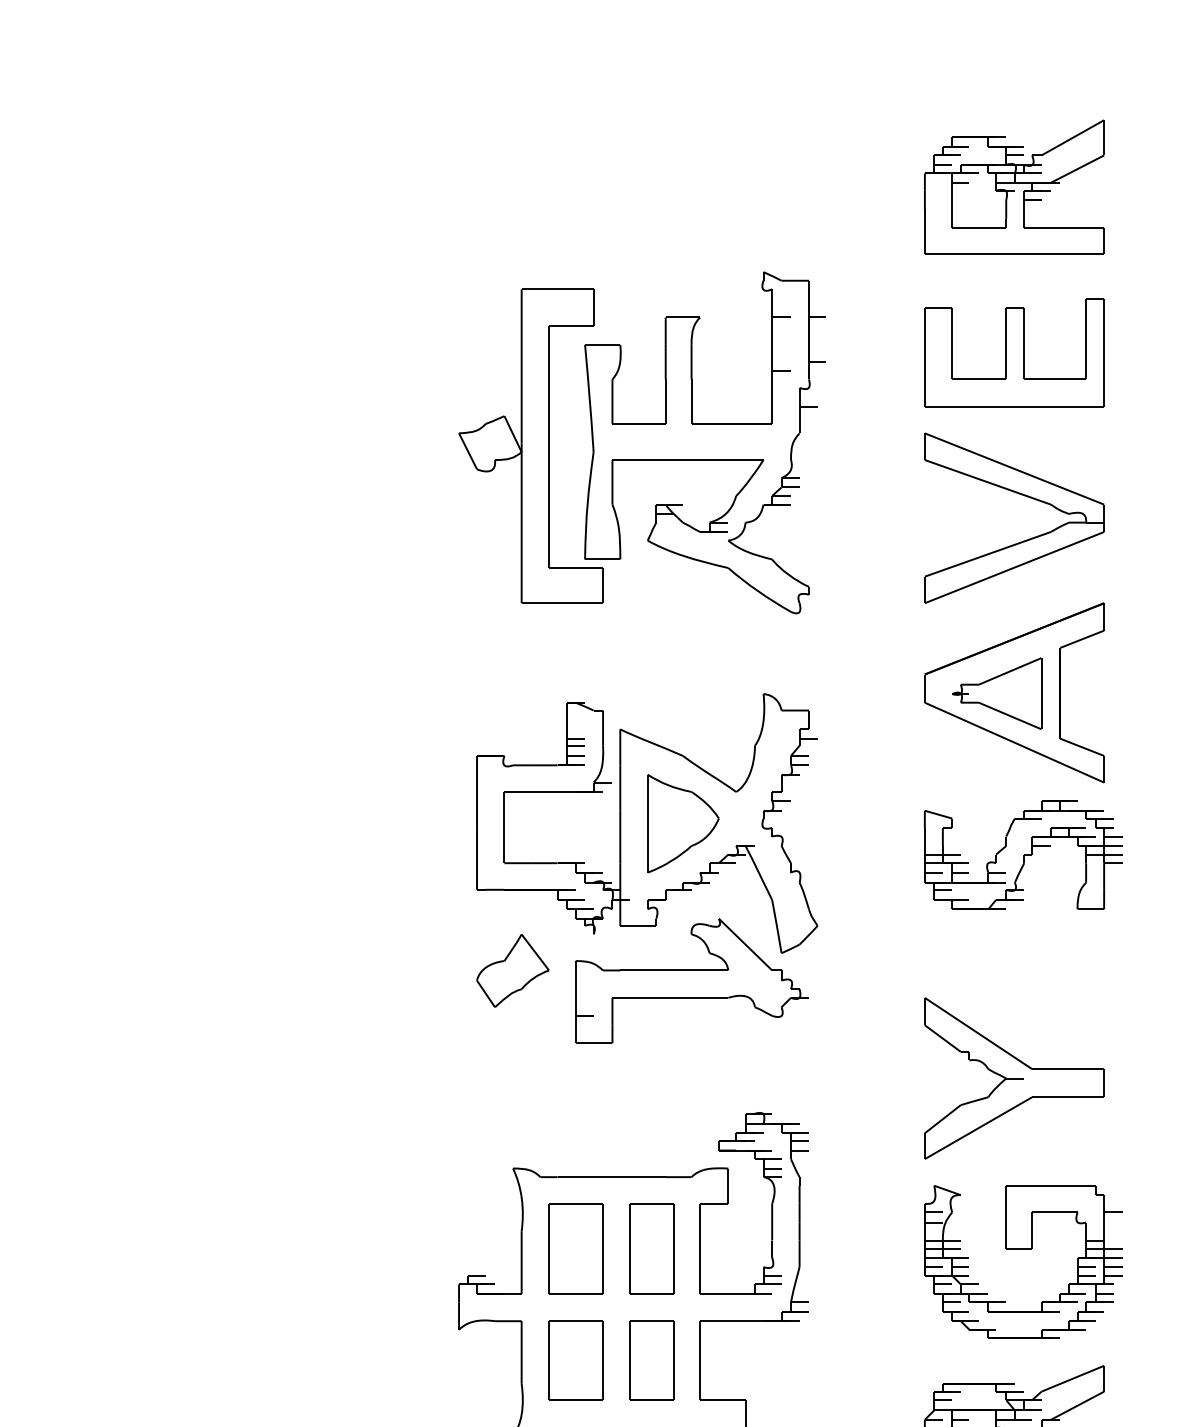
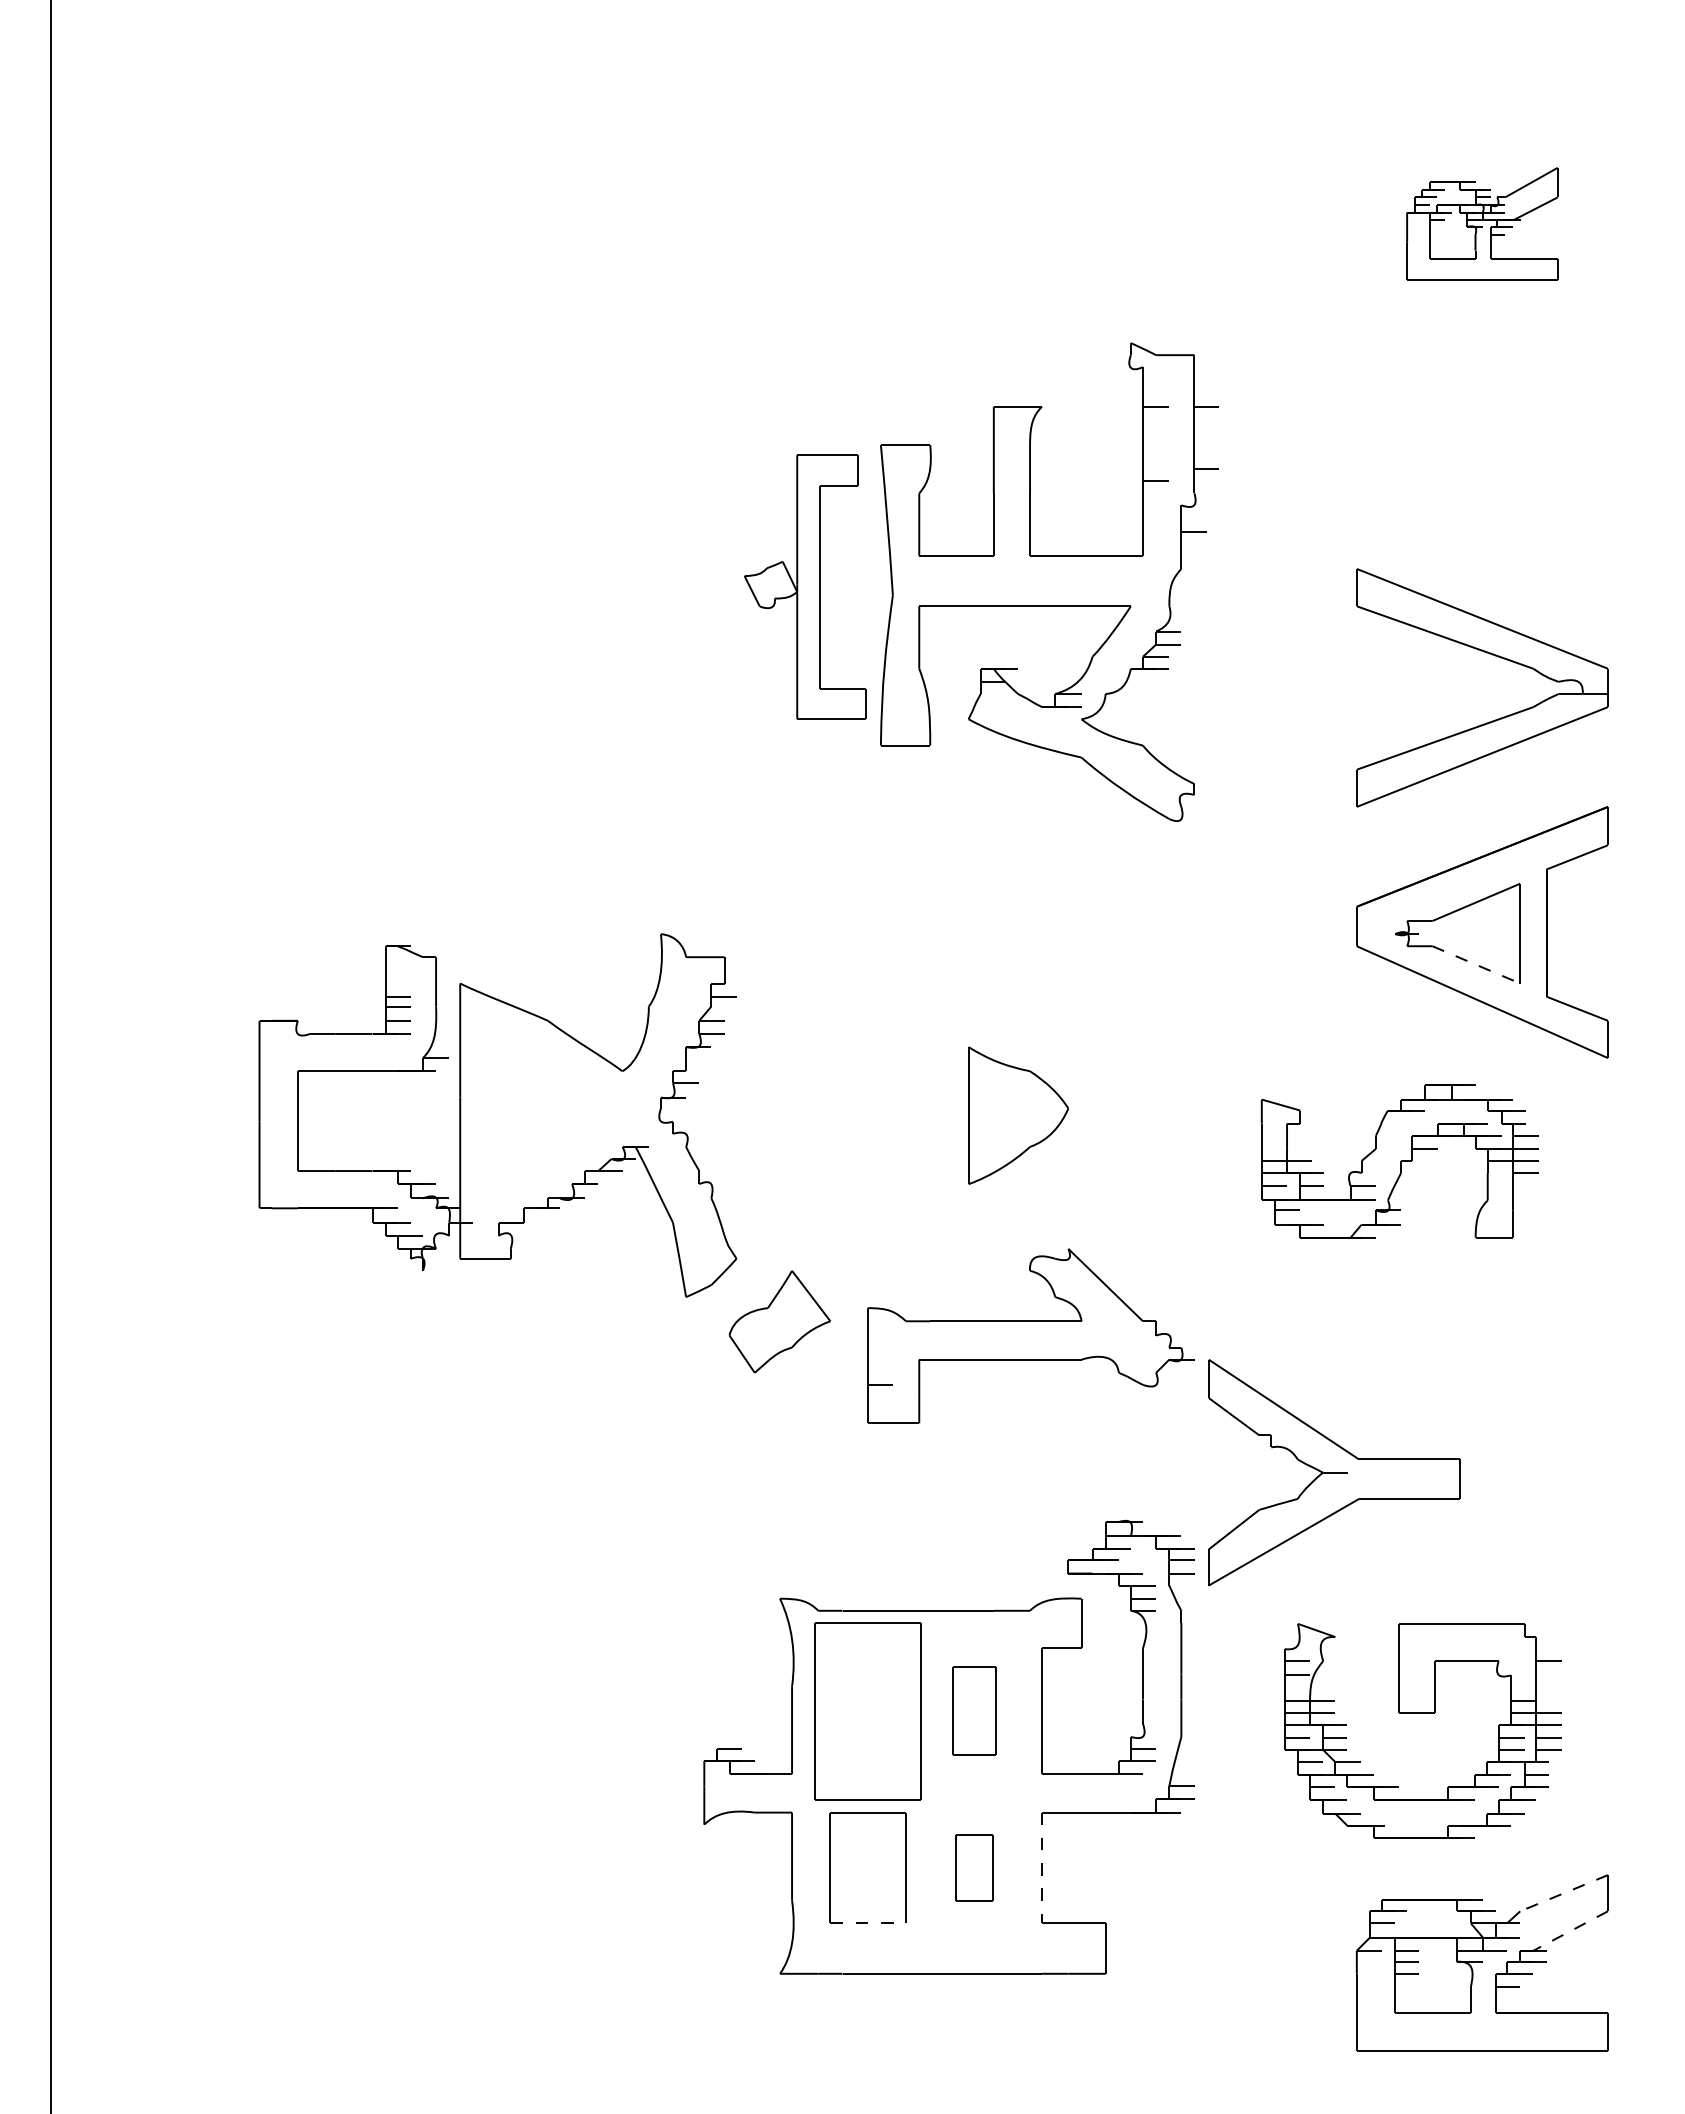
part: (1014, 186) -> (1482, 223), size x0.6
part: (1014, 353) -> (1482, 456), removed
part: (530, 445) -> (804, 586), size x0.6
line: (1010, 715) -> (1476, 964), solid -> dashed
part: (646, 823) -> (497, 1115), moved
part: (1023, 854) -> (1399, 1161), moved
part: (1014, 1078) -> (1334, 1472), moved
part: (575, 1248) -> (867, 1710), size x1.4
part: (651, 1248) -> (974, 1710), size x0.7
part: (1023, 1249) -> (1422, 1713), moved
part: (651, 1360) -> (974, 1867), size x0.6
line: (700, 1361) -> (1042, 1868), solid -> dashed
line: (1072, 1378) -> (1563, 1893), solid -> dashed
line: (576, 1400) -> (868, 1923), solid -> dashed
line: (1077, 1406) -> (1570, 1931), solid -> dashed

